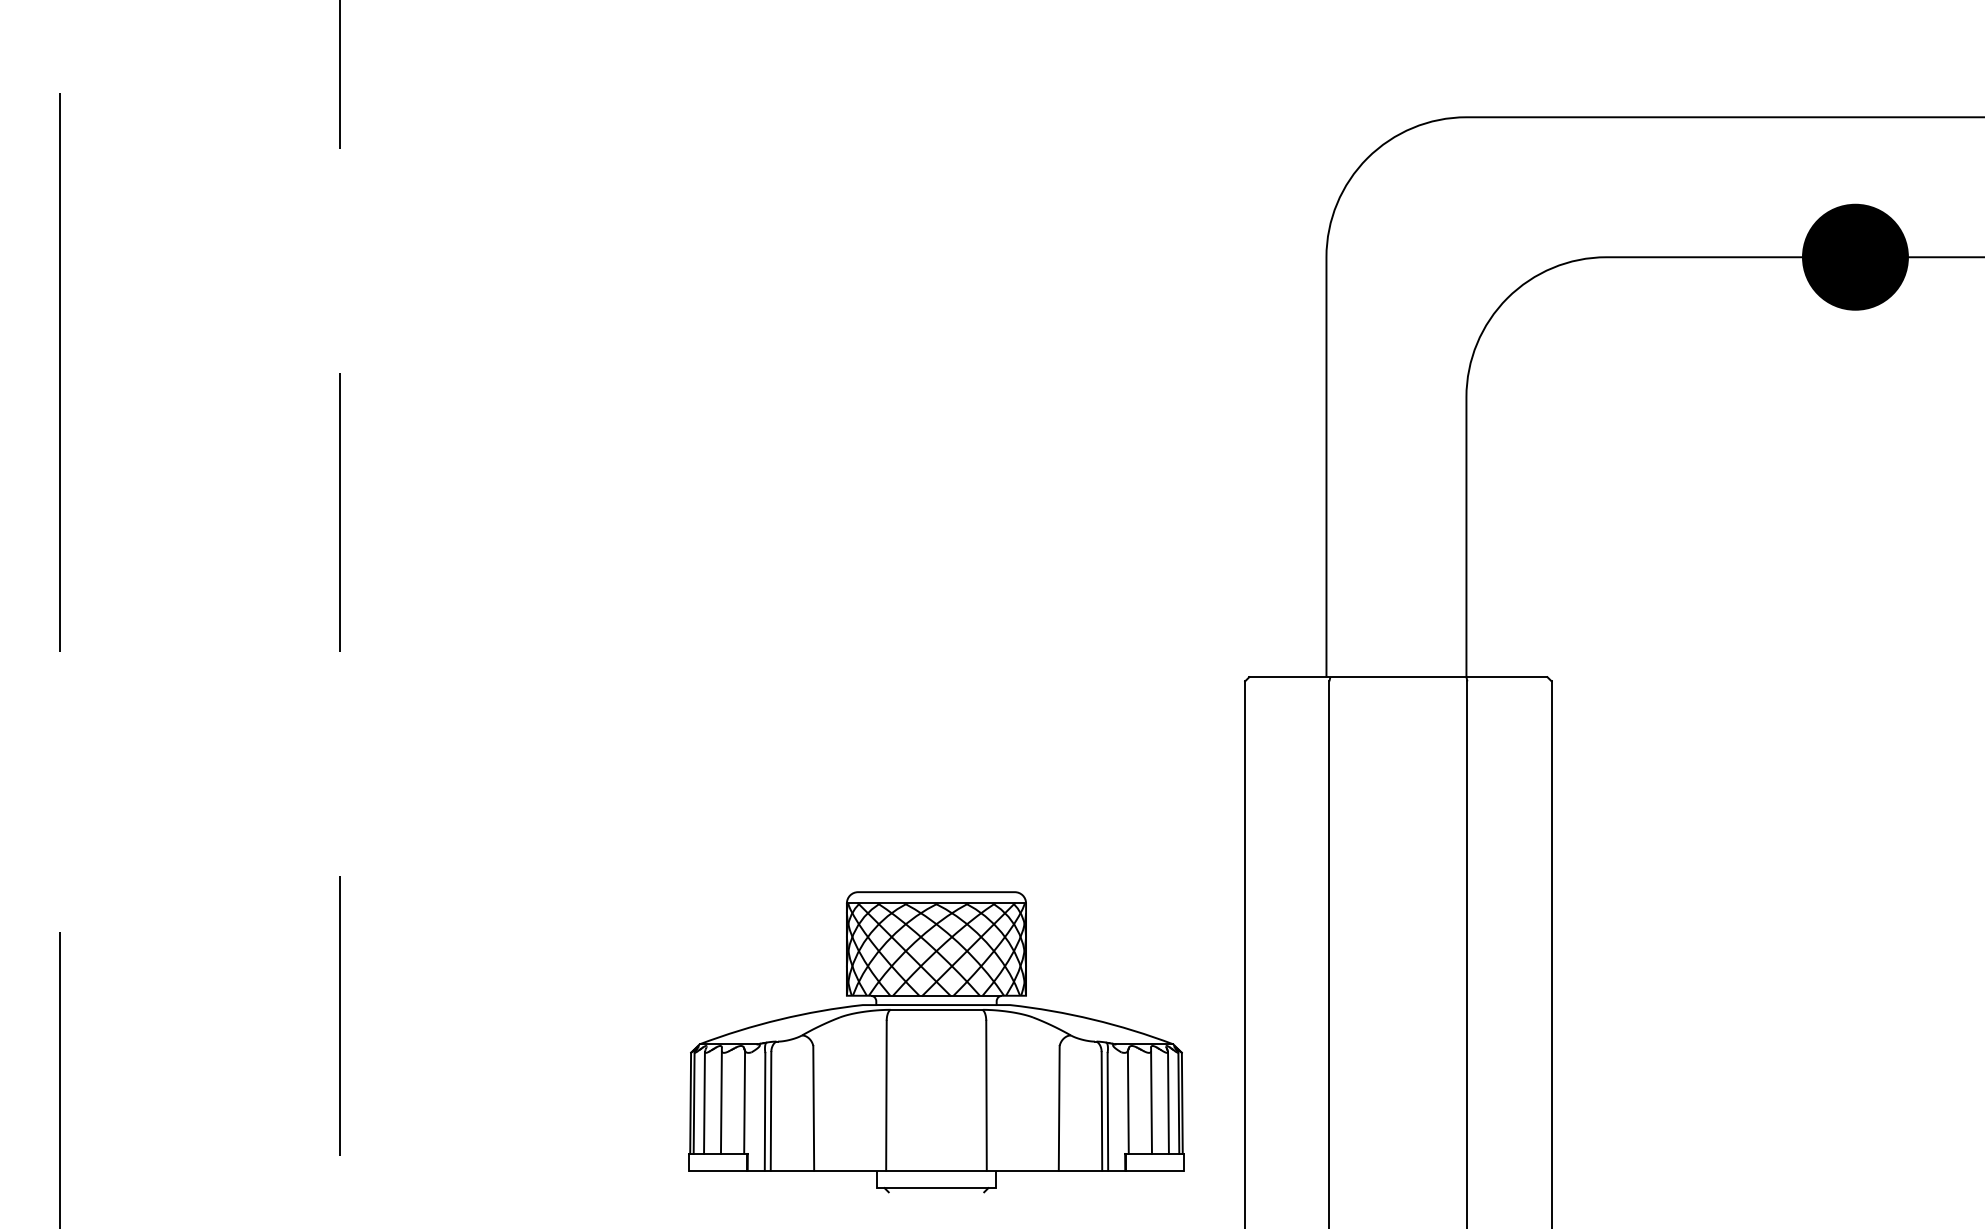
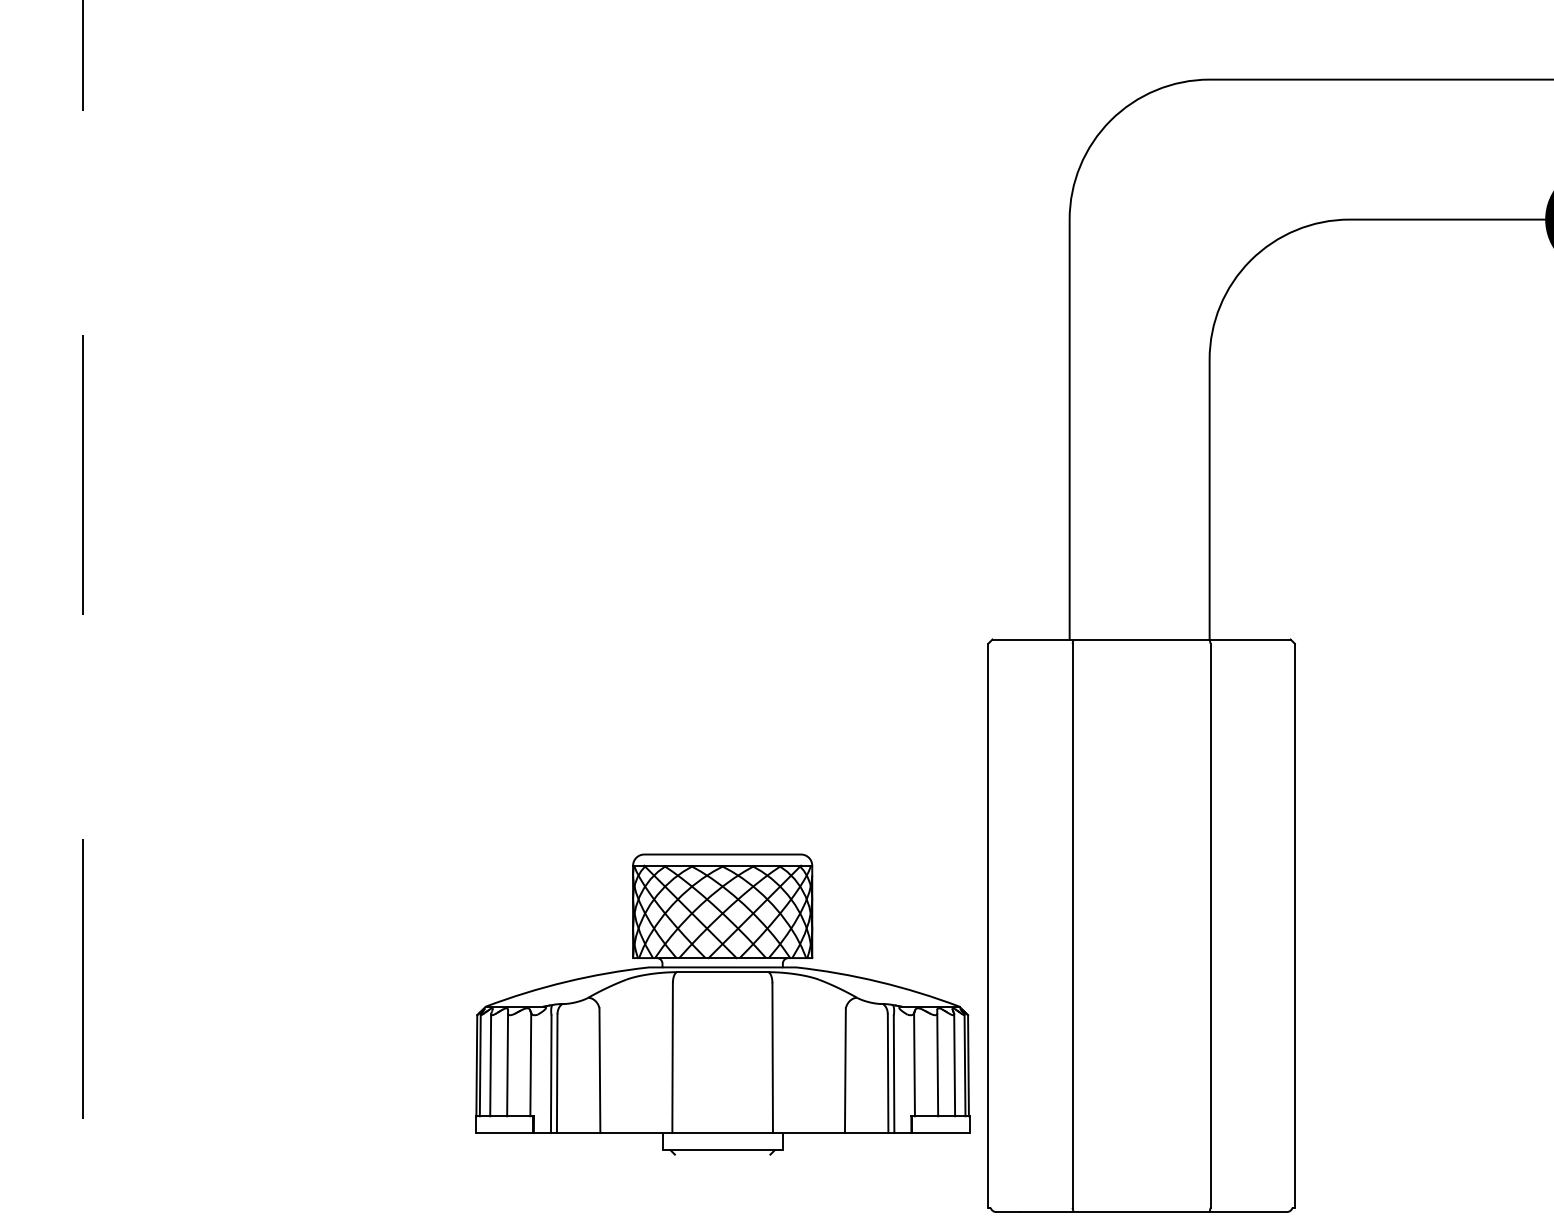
part: (936, 1042) -> (722, 1004), moved

